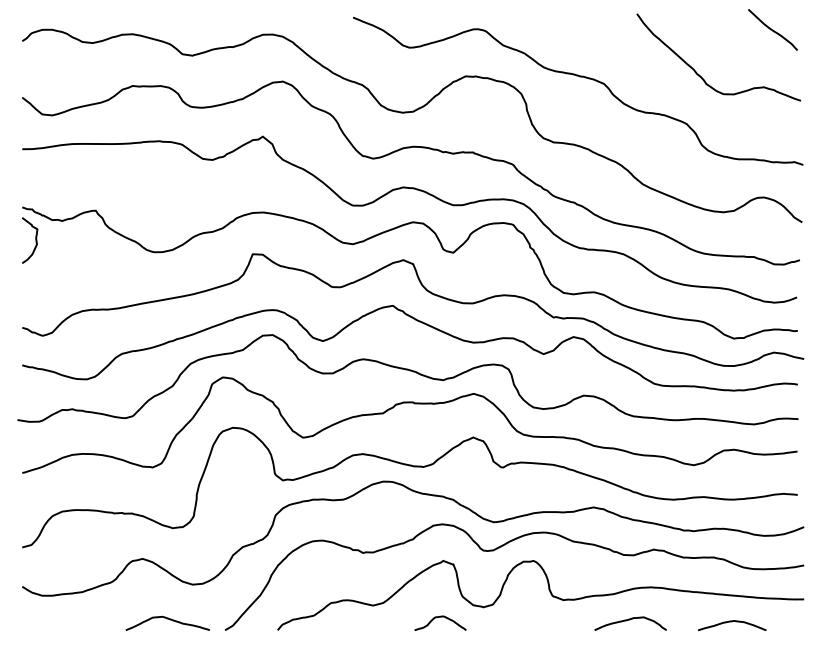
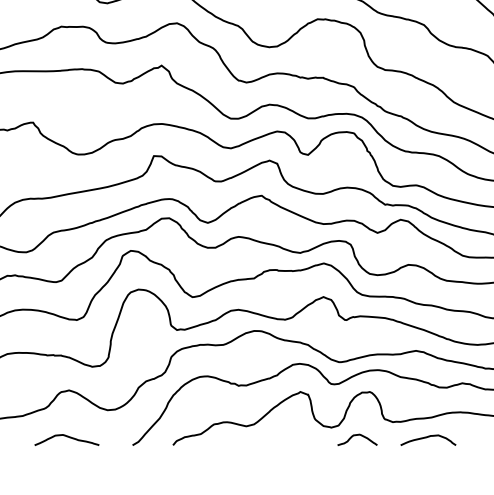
curve: (440, 617) -> (357, 435), moved
curve: (167, 619) -> (66, 437), moved
curve: (630, 620) -> (428, 437), moved

